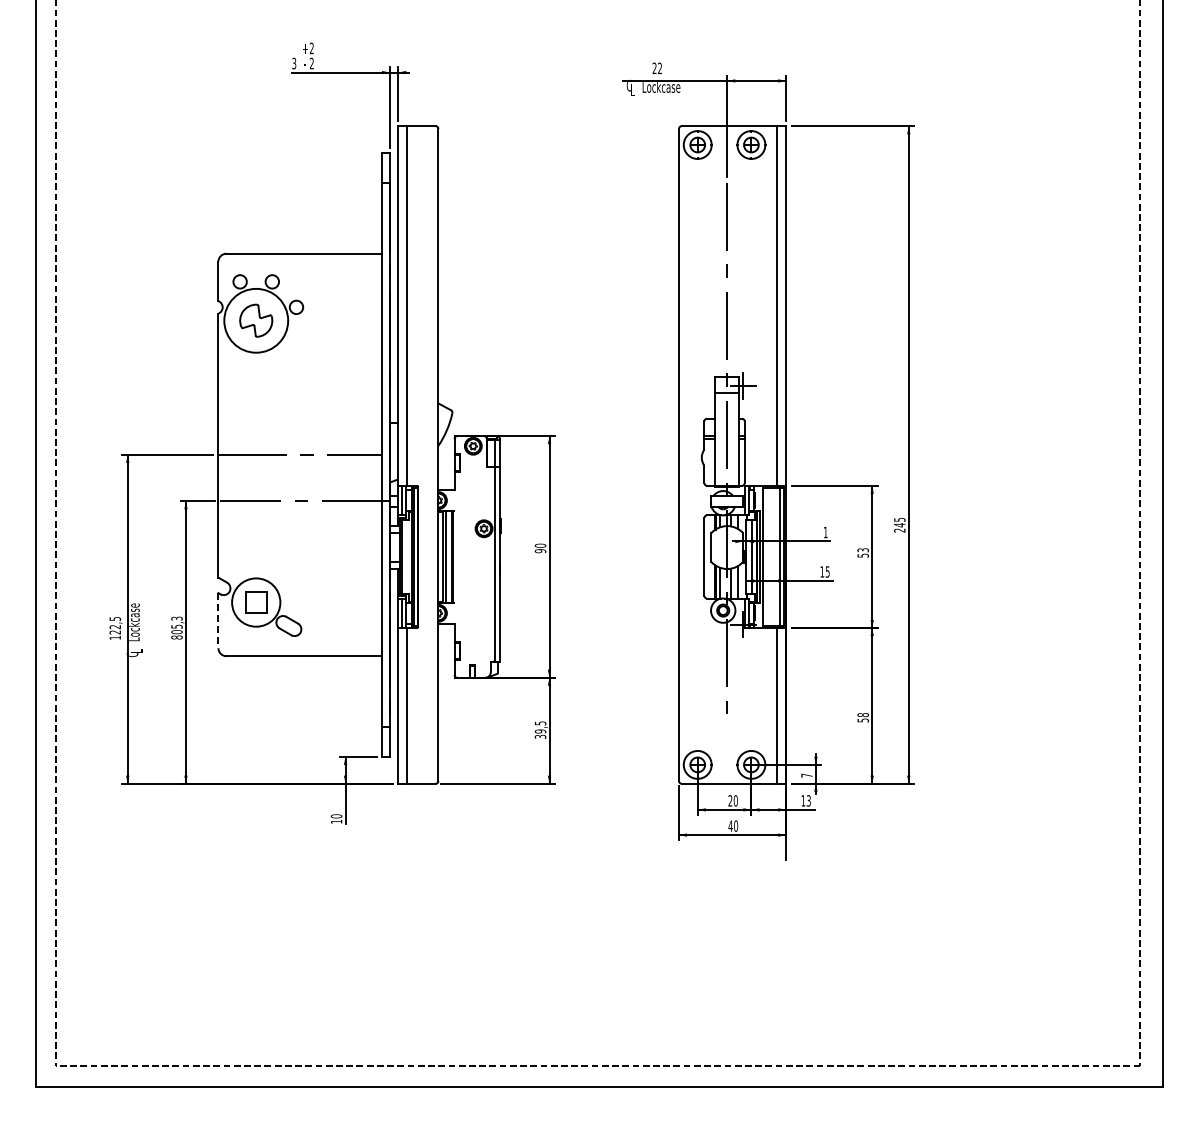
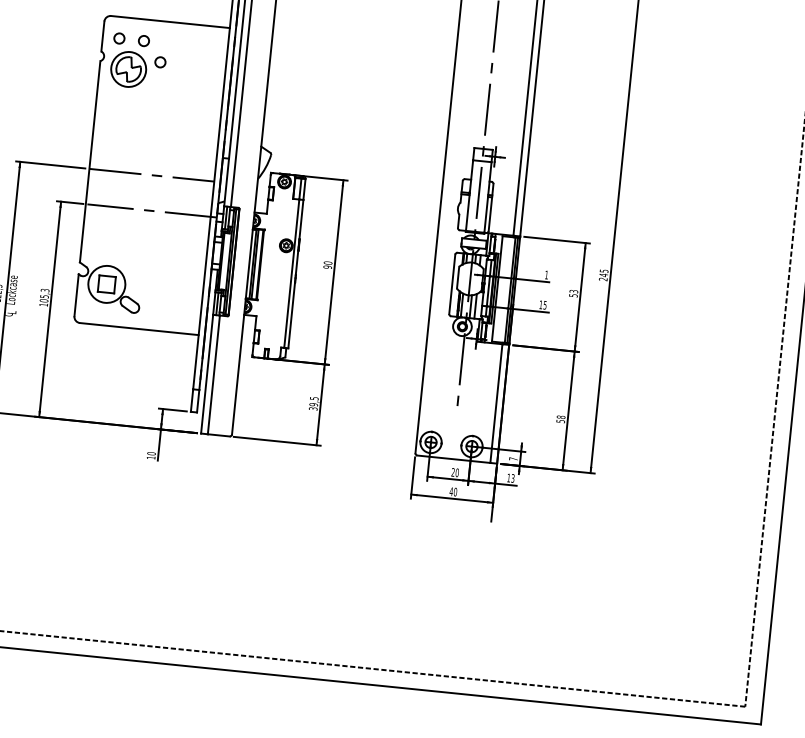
circle: (256, 320) -> (128, 69), size x0.71
line: (218, 620) -> (76, 295), dashed -> solid
text: (176, 637) -> (43, 304), 805,3 -> 105,3

